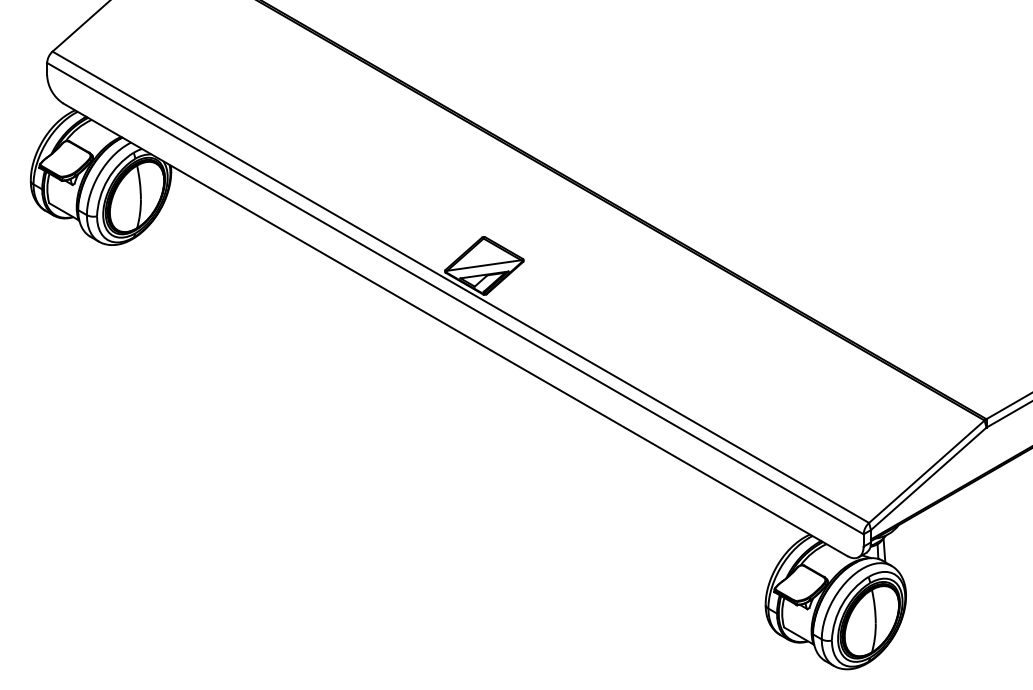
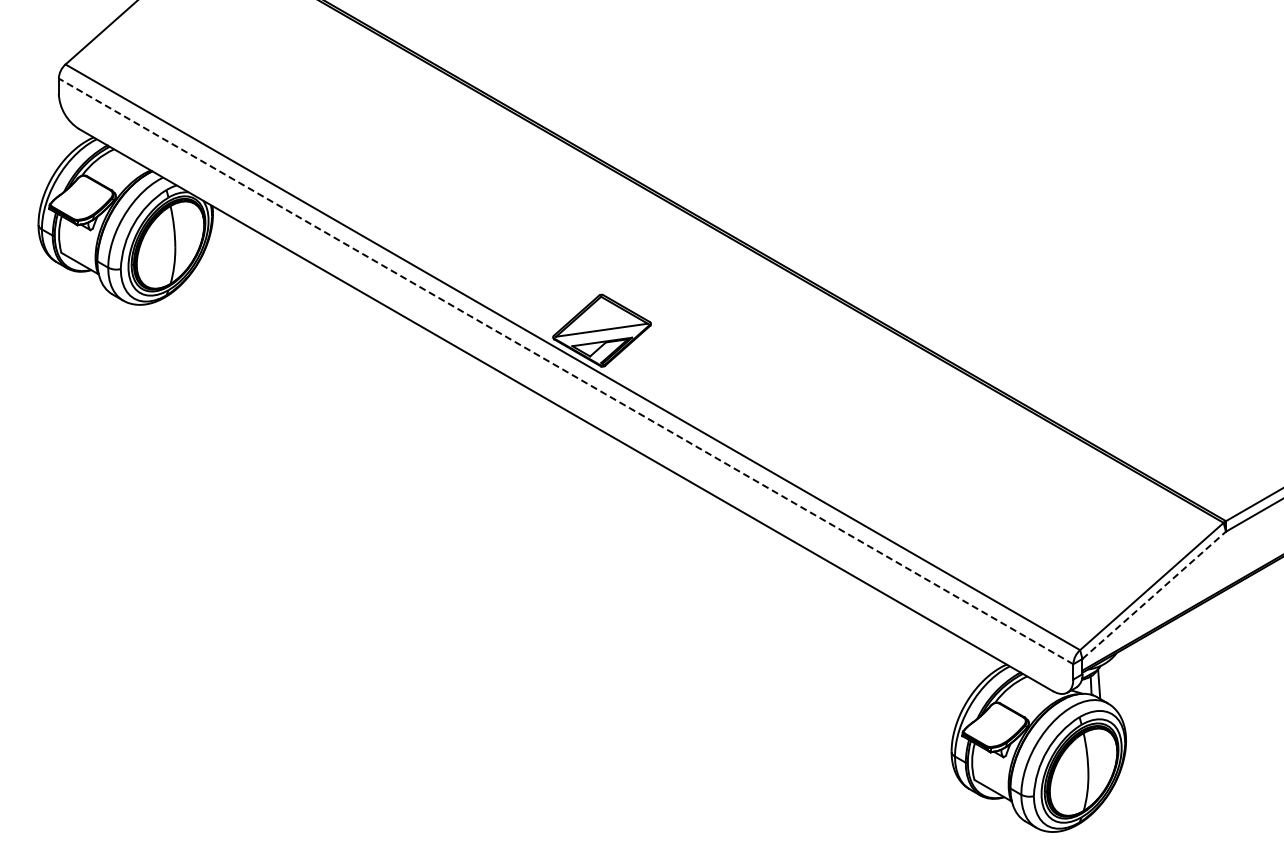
line: (455, 298) -> (566, 371), solid -> dashed
line: (928, 478) -> (1154, 595), solid -> dashed

